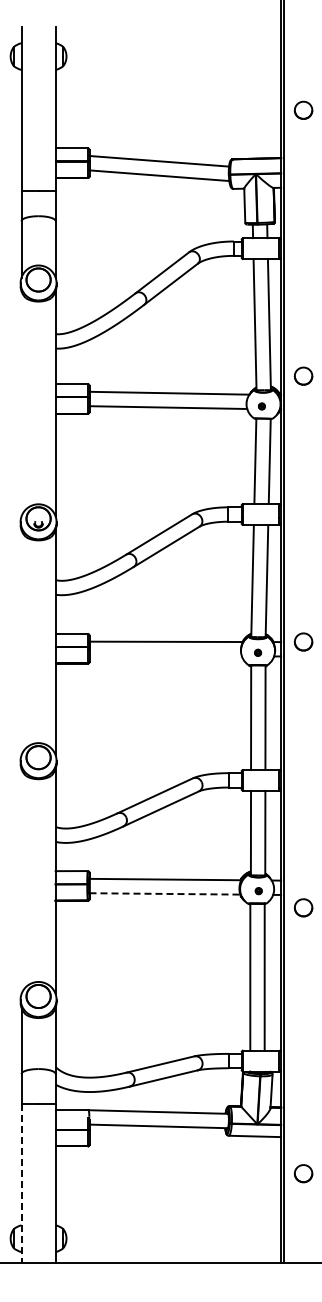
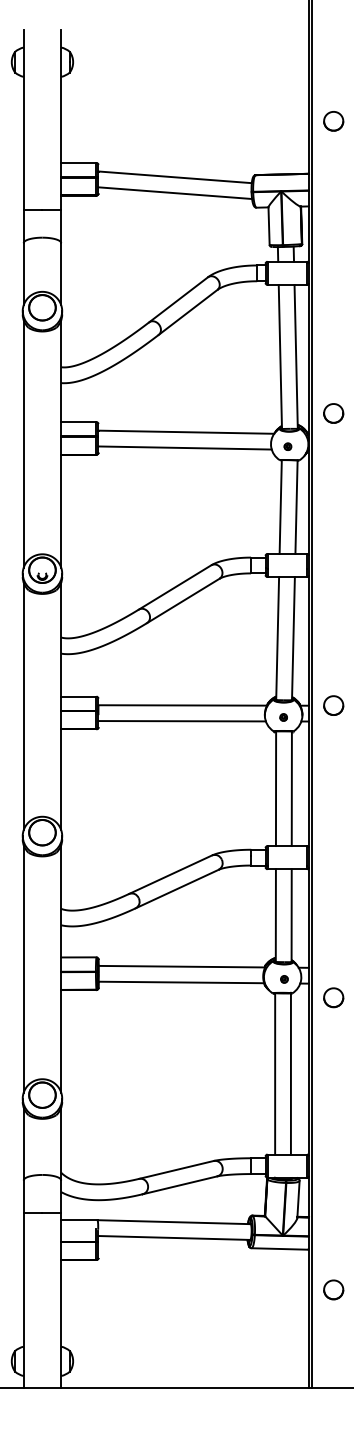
line: (21, 403) -> (23, 443), added
line: (21, 642) -> (23, 706), added
line: (165, 656) -> (181, 721), added
line: (21, 881) -> (23, 968), added
line: (165, 893) -> (181, 982), dashed -> solid
line: (21, 1183) -> (23, 1300), dashed -> solid

